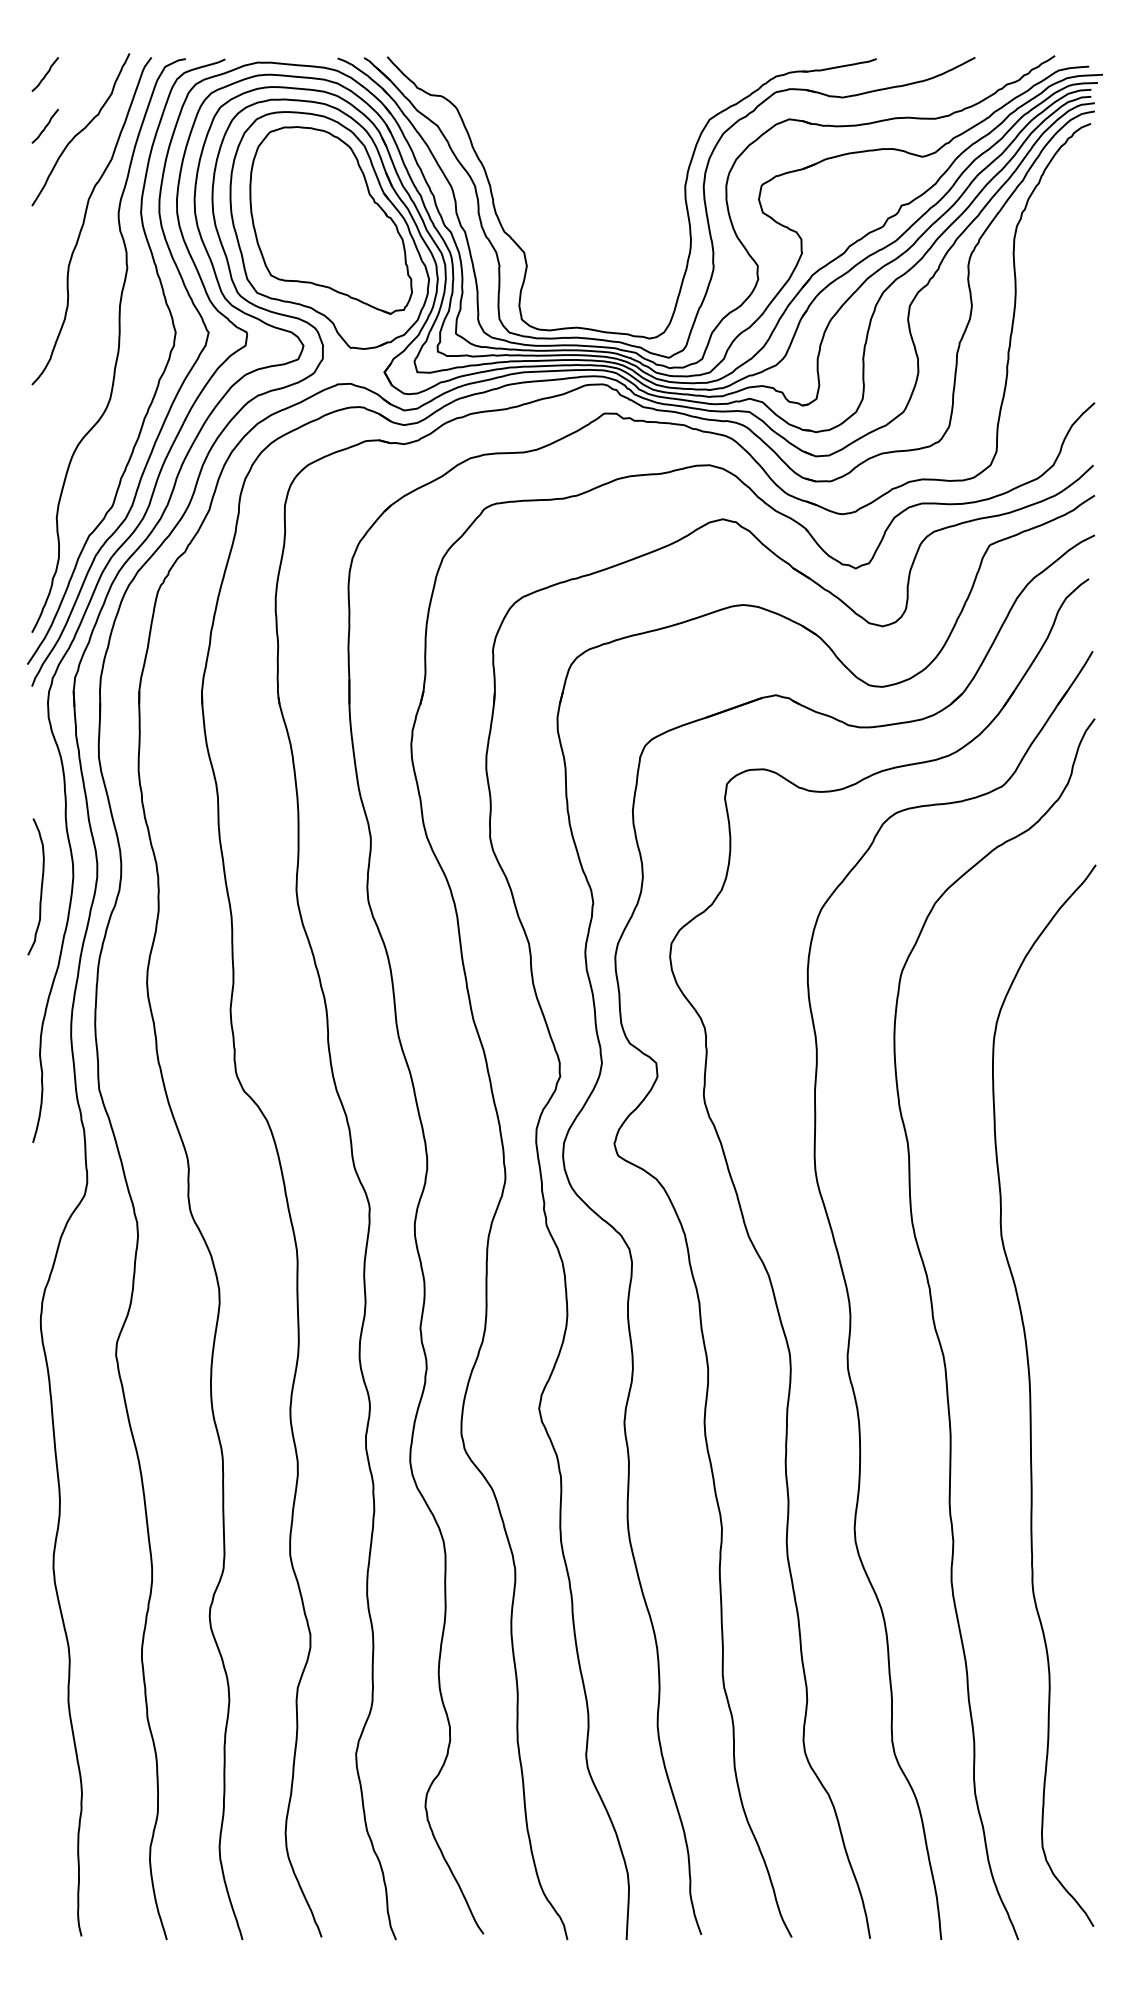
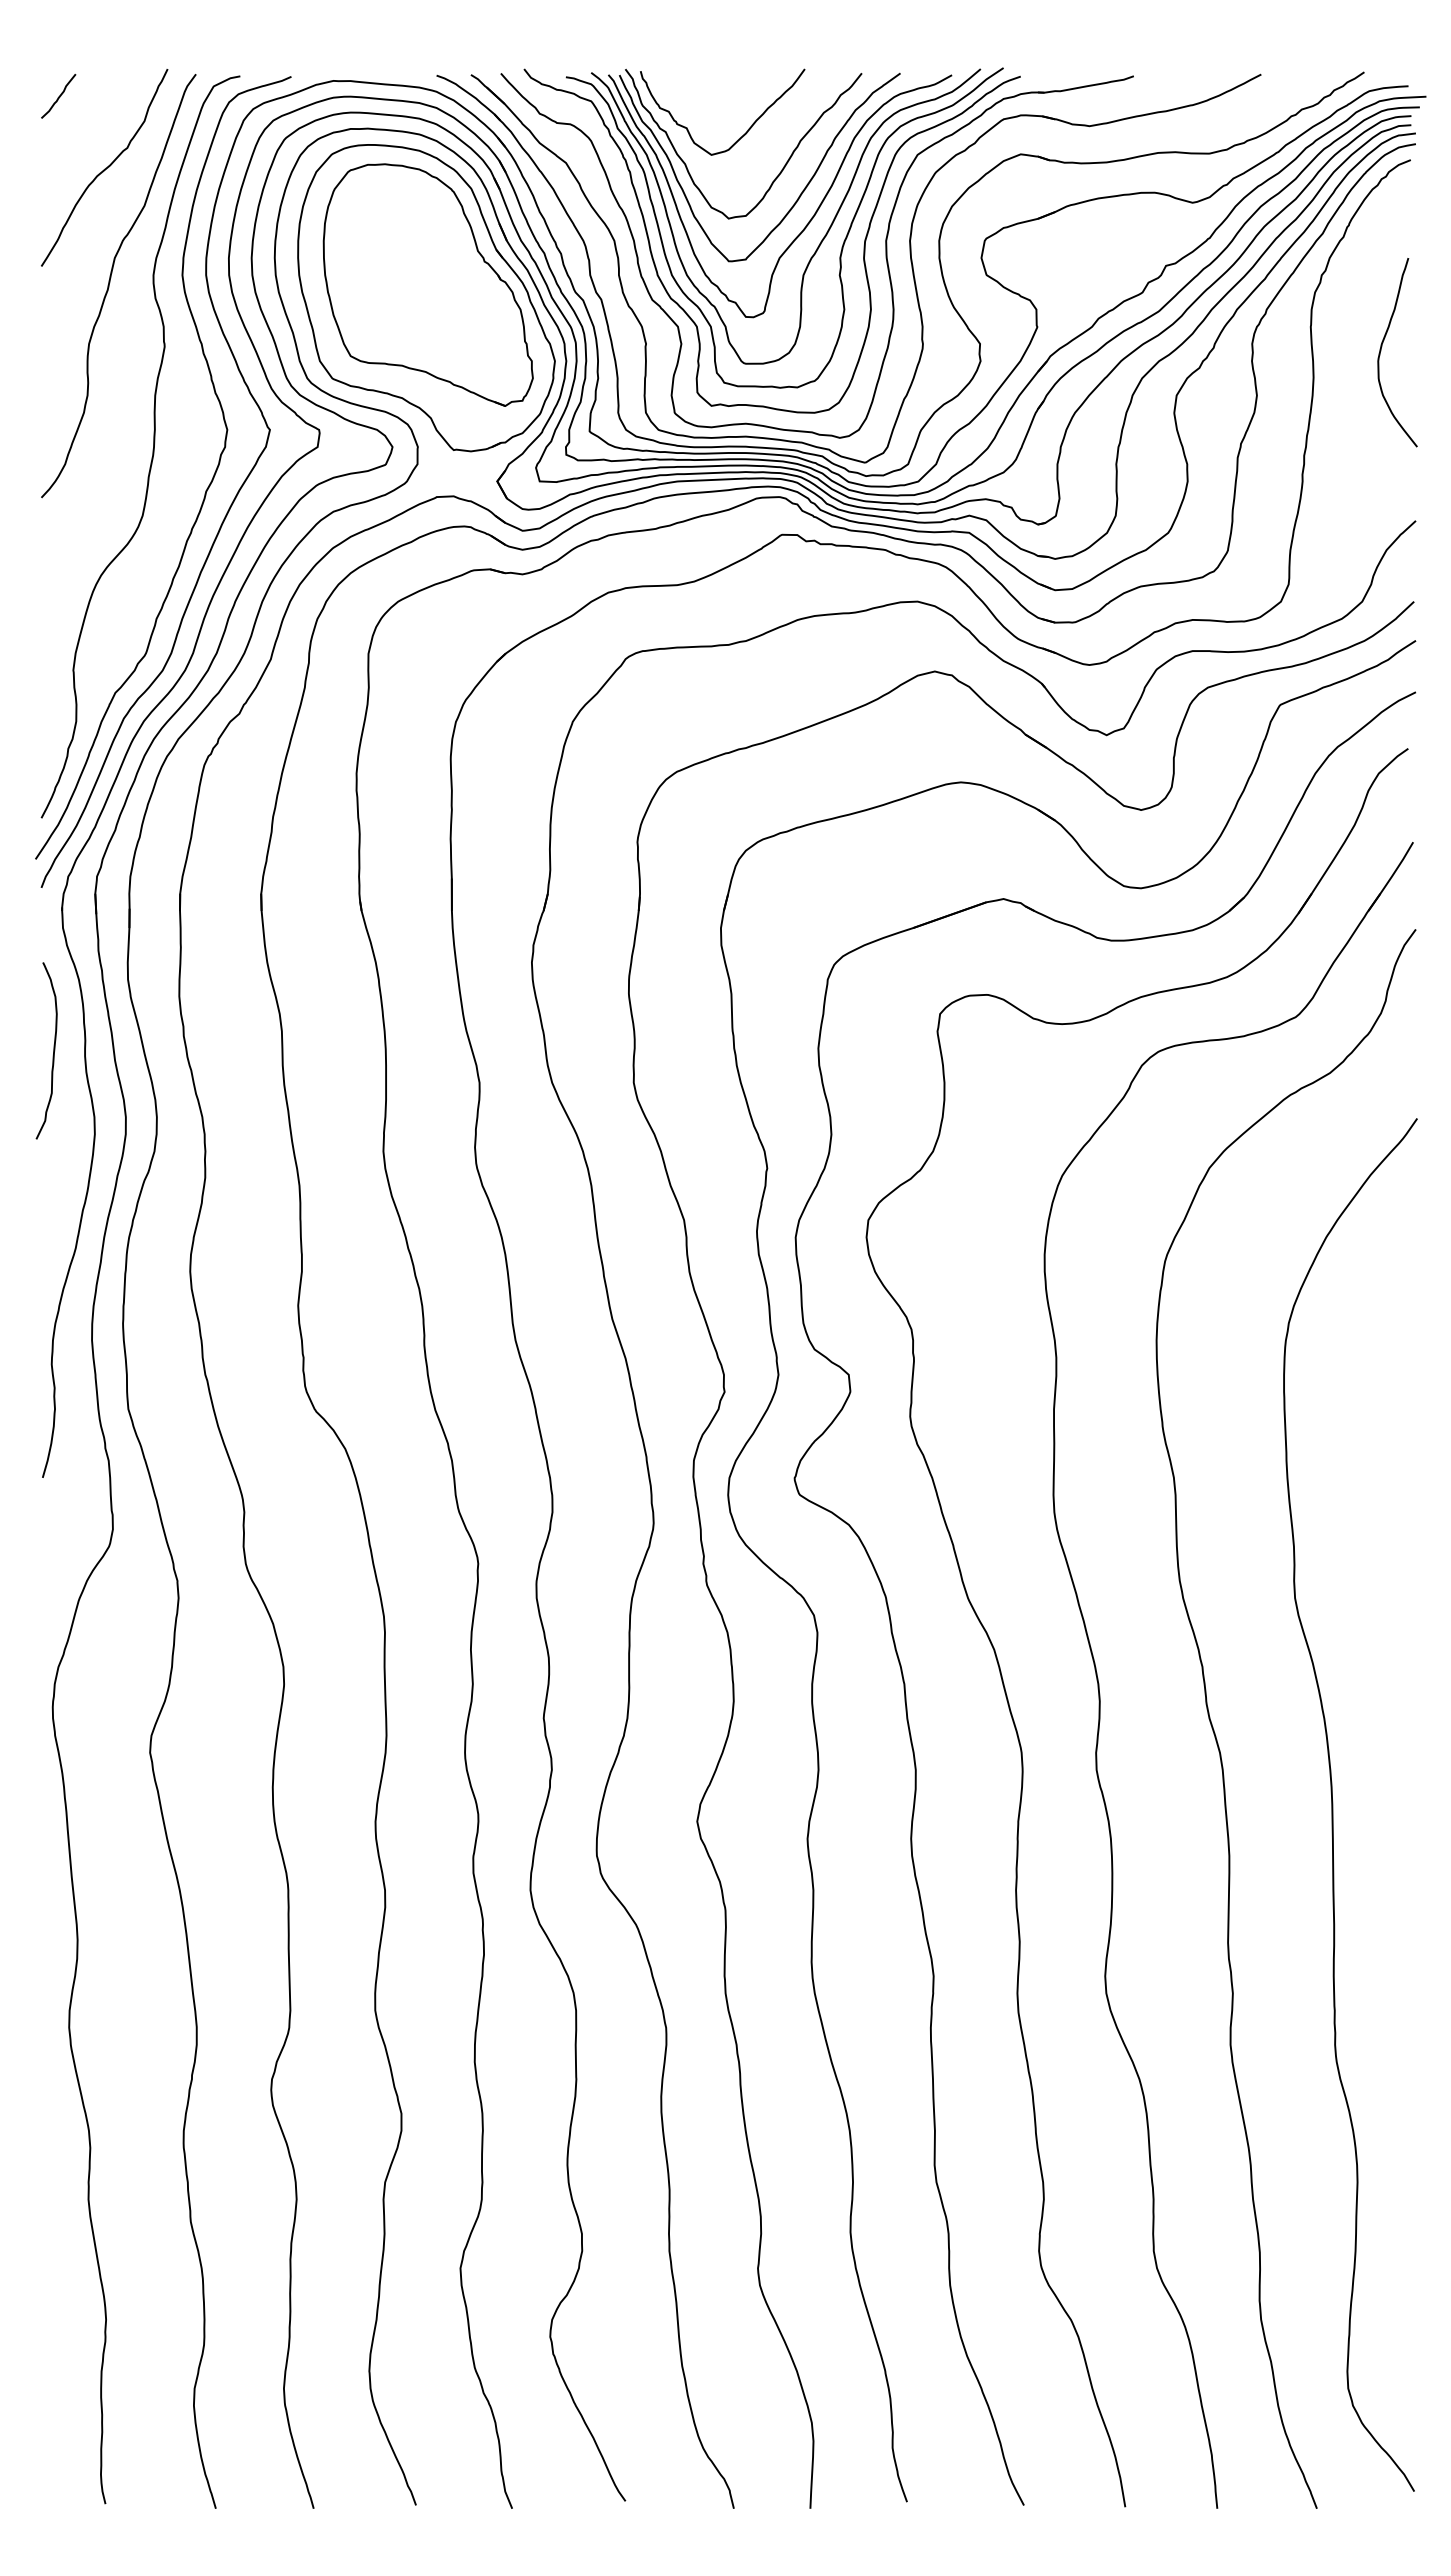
curve: (45, 125) -> (59, 162), removed
part: (596, 185) -> (771, 240), added
curve: (1068, 271) -> (1381, 351), added
curve: (41, 886) -> (53, 1050), moved

